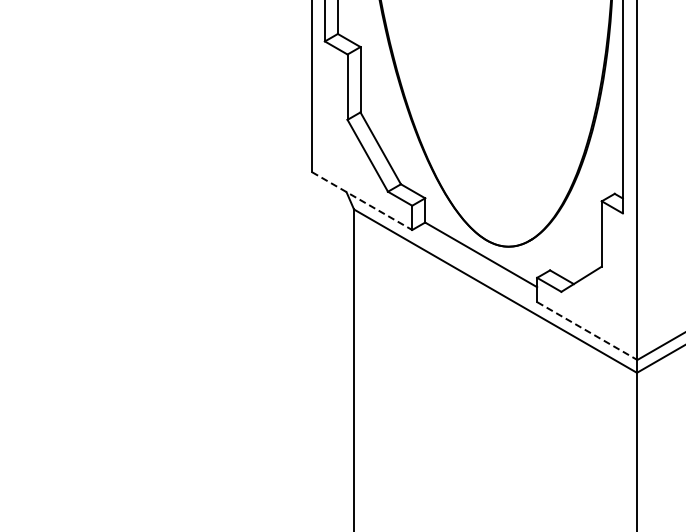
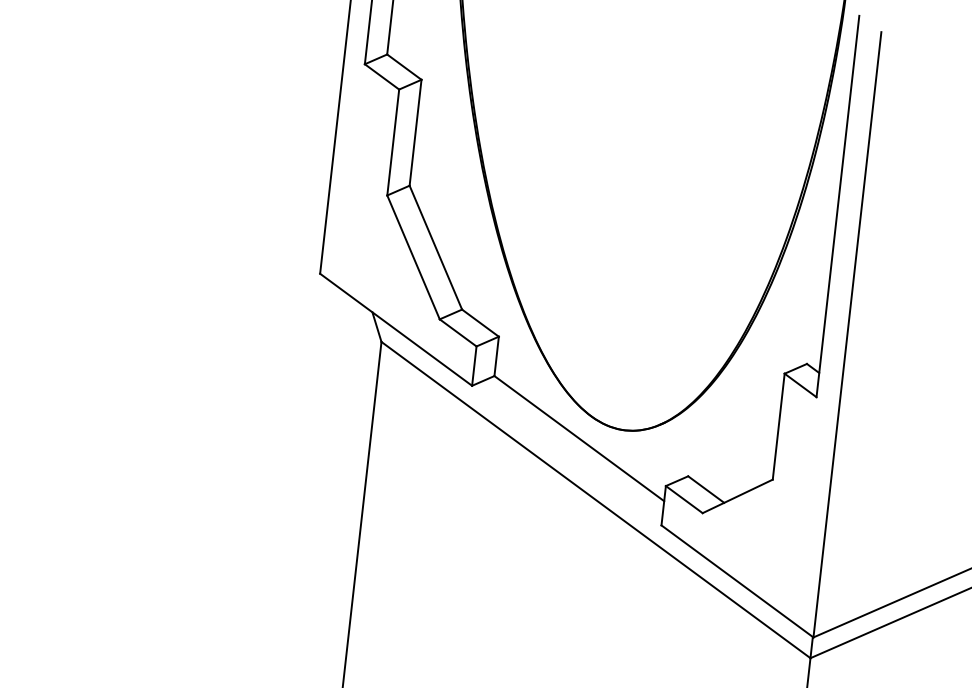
line: (362, 201) -> (396, 330), dashed -> solid
line: (587, 331) -> (737, 582), dashed -> solid

